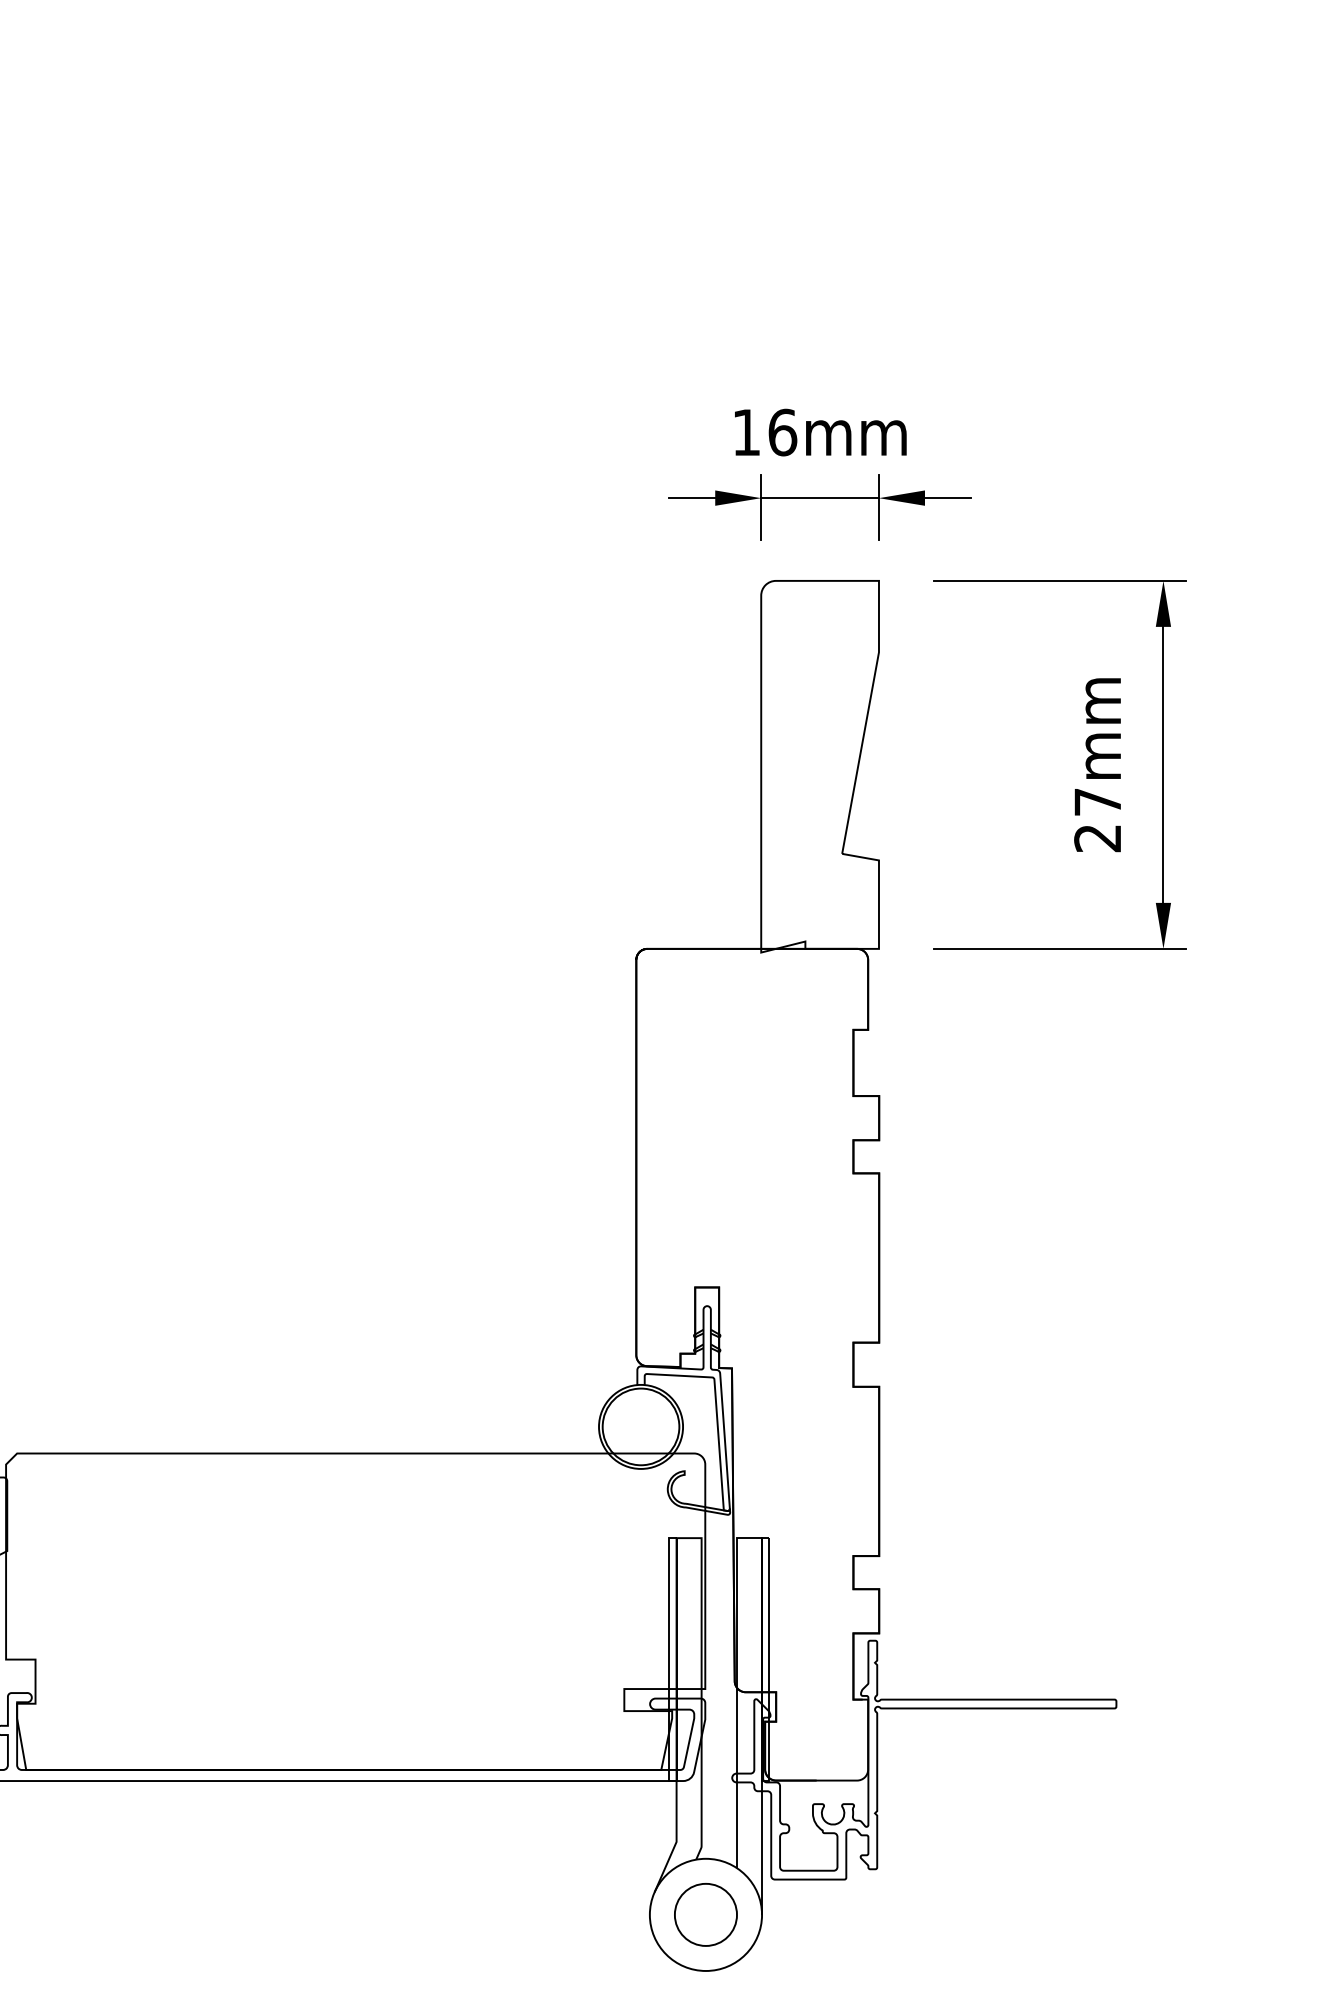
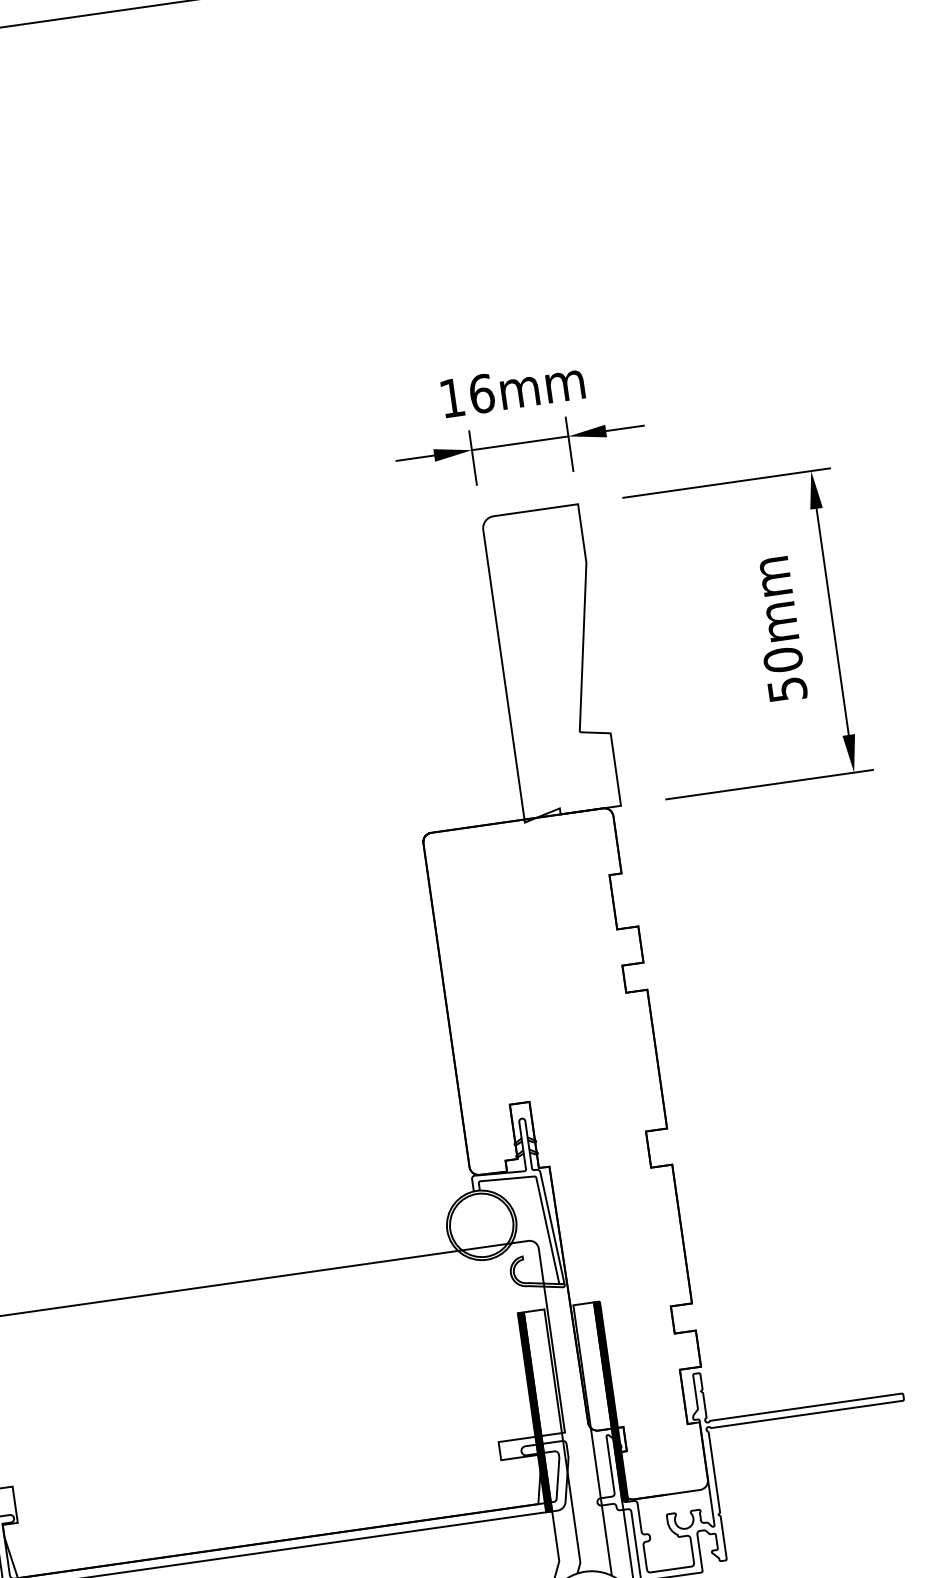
text: (1097, 819) -> (784, 674), 27mm -> 50mm
hatch: (672, 1659) -> (534, 1412), added
hatch: (765, 1659) -> (610, 1401), added

